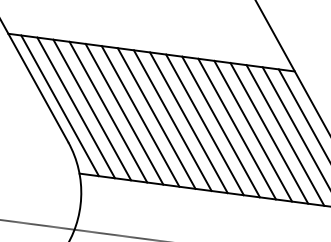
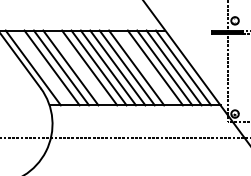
line: (75, 107) -> (42, 67), removed
line: (139, 115) -> (79, 67), removed
line: (252, 130) -> (145, 67), removed

